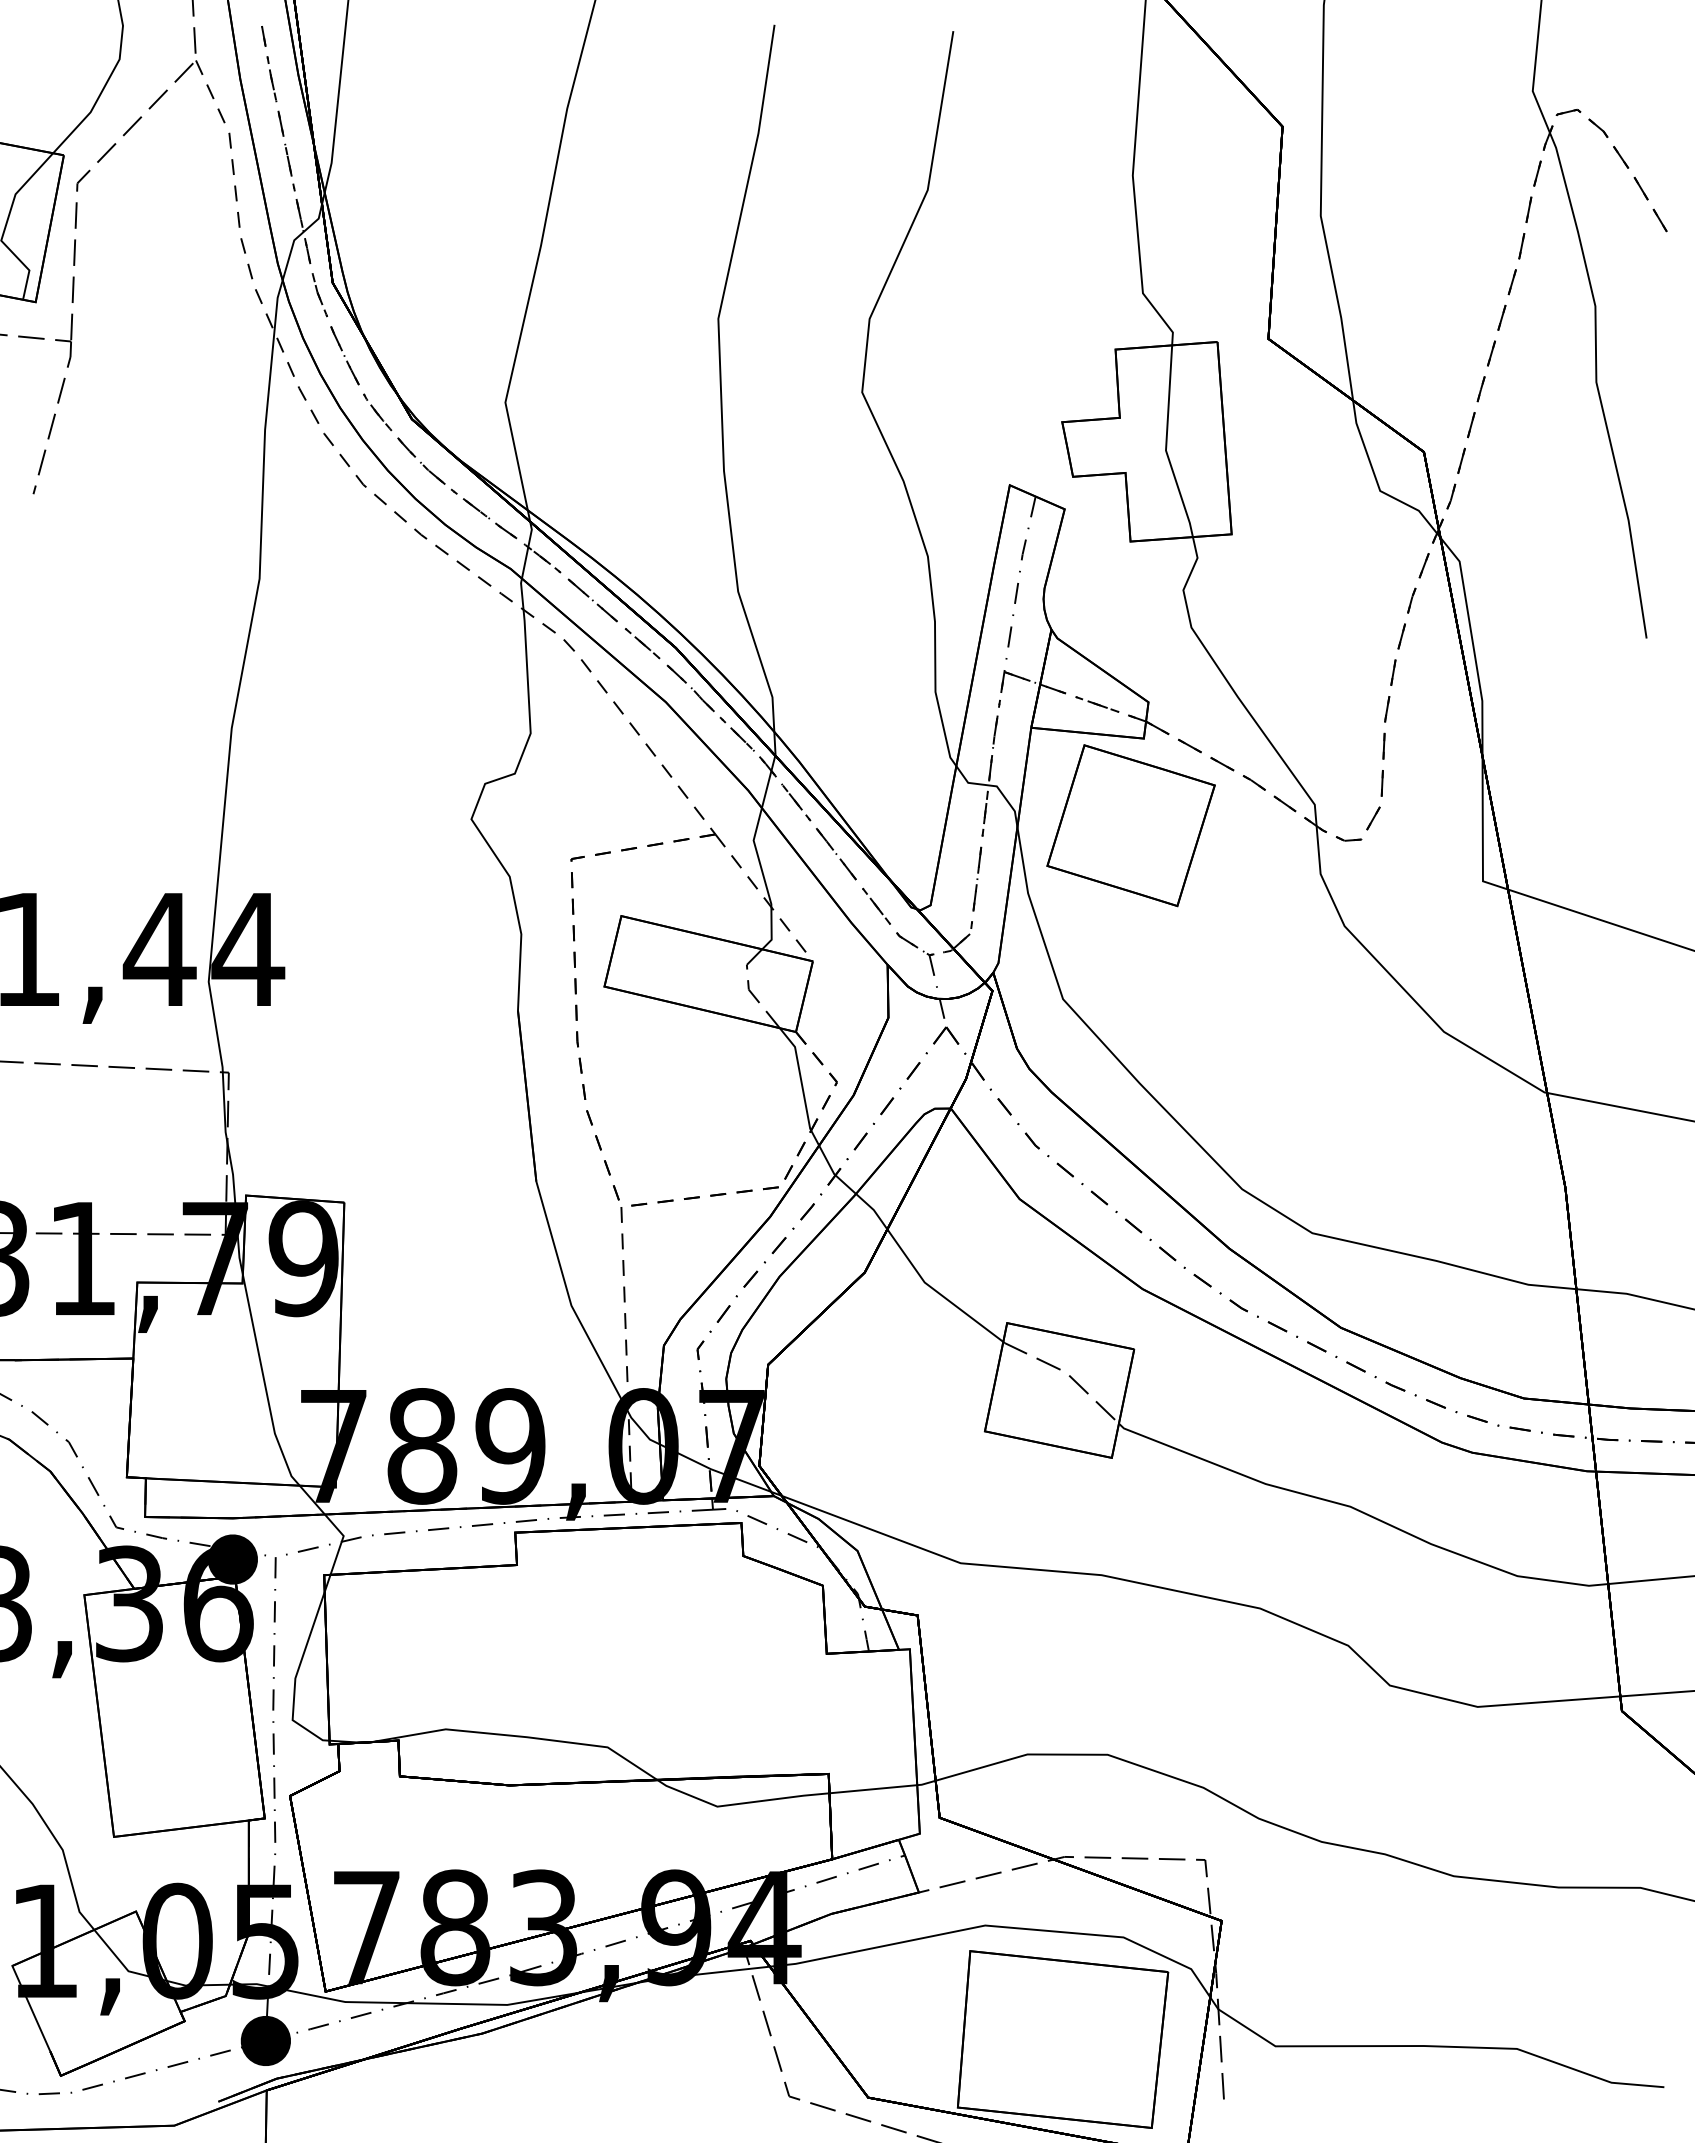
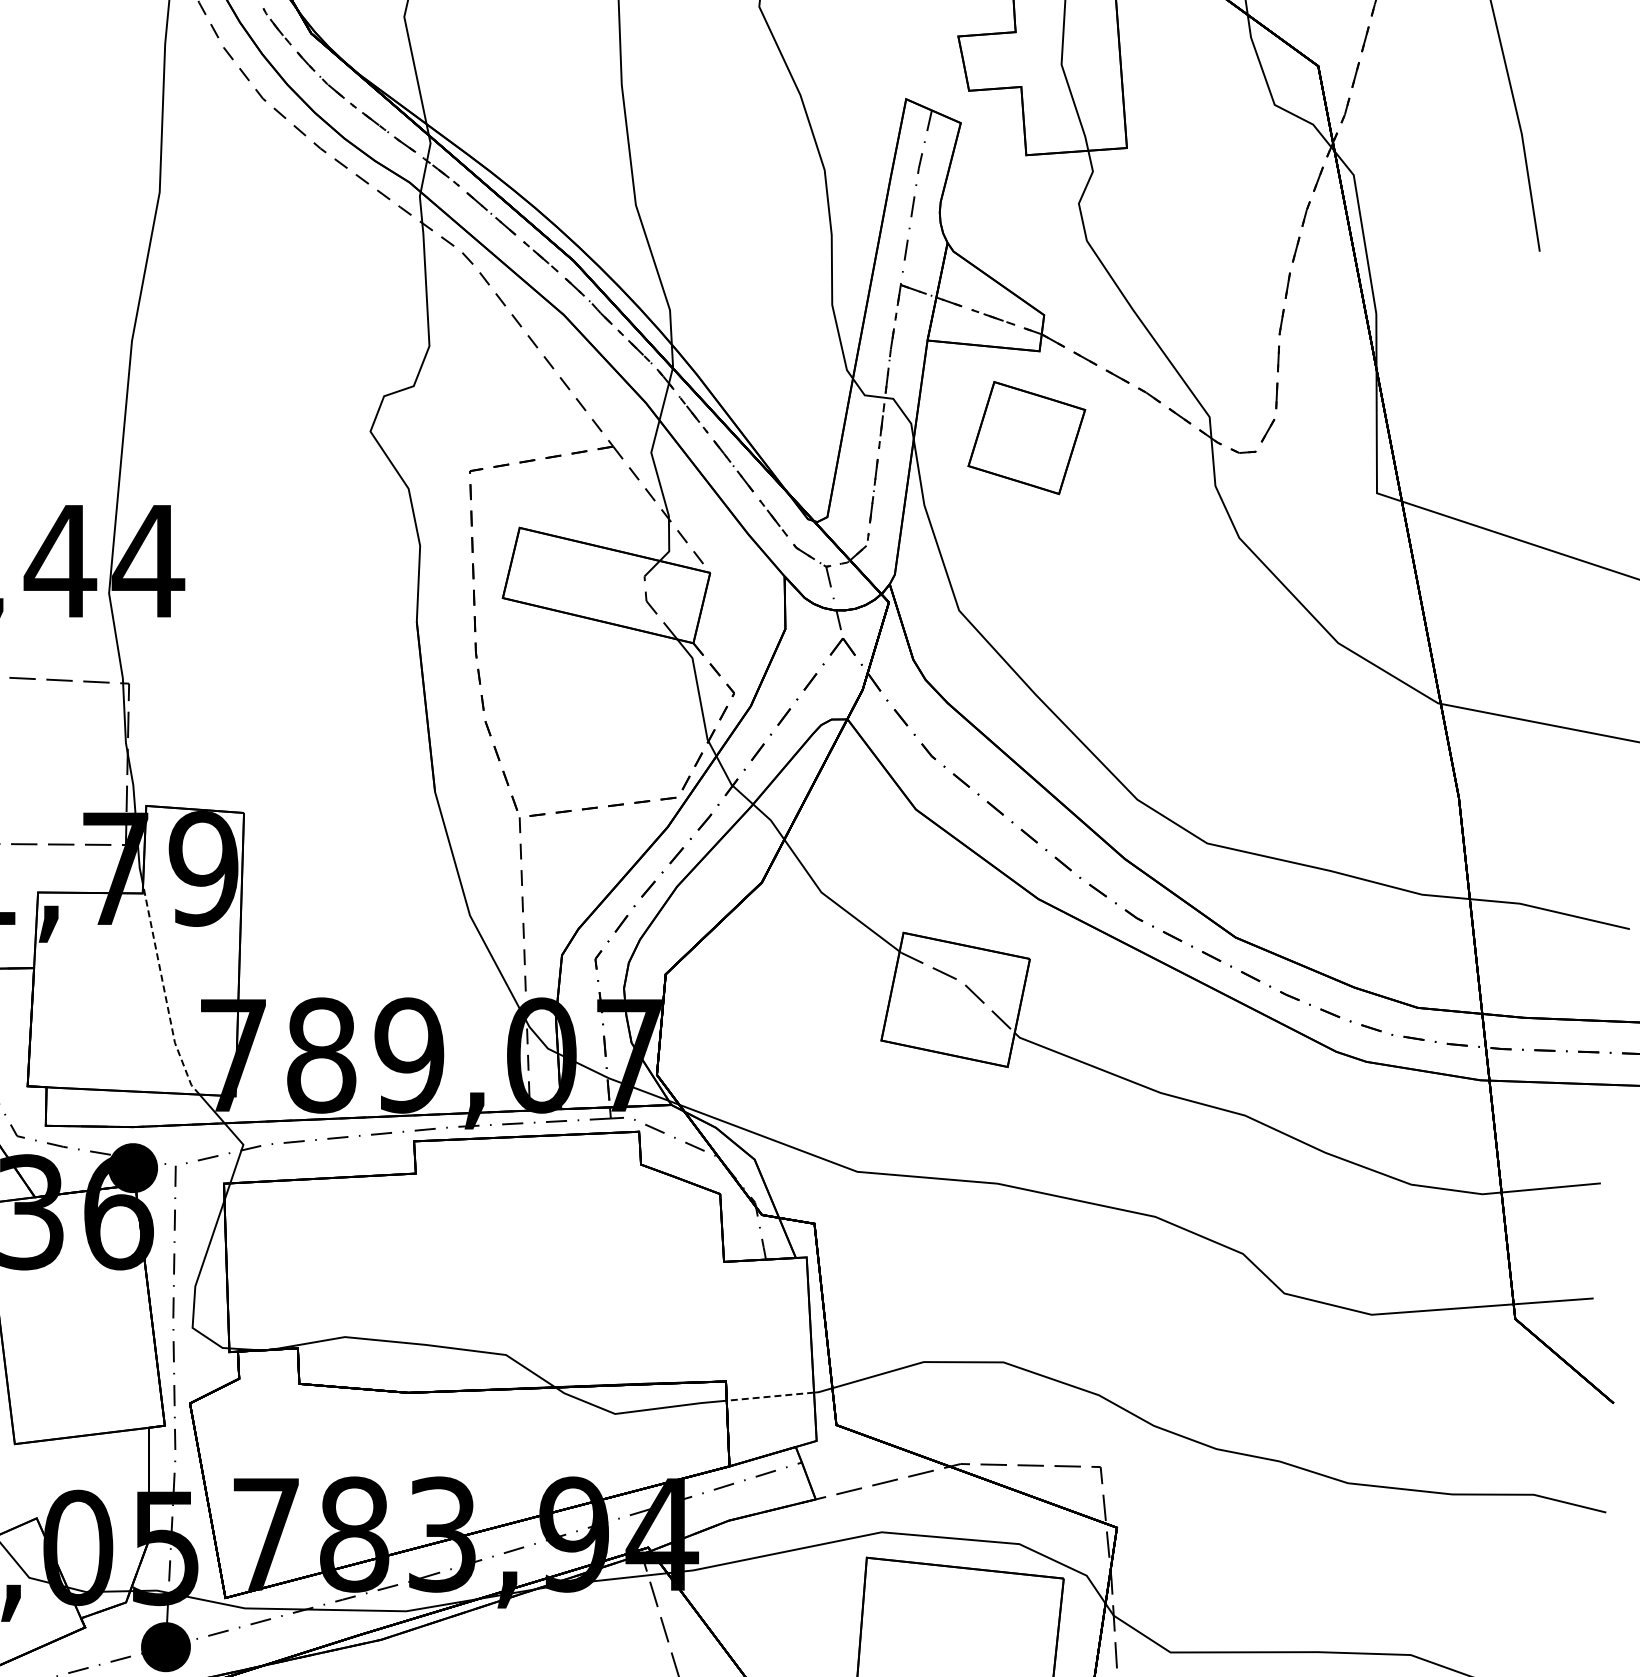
part: (1130, 825) -> (1026, 437), size x0.7
line: (264, 1383) -> (164, 992), solid -> dashed
line: (872, 1789) -> (769, 1396), solid -> dashed

